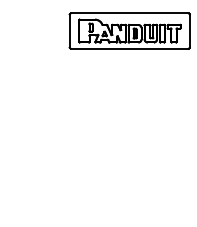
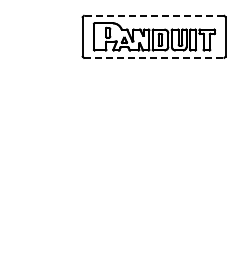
line: (129, 13) -> (153, 15), solid -> dashed
line: (130, 48) -> (154, 57), solid -> dashed

